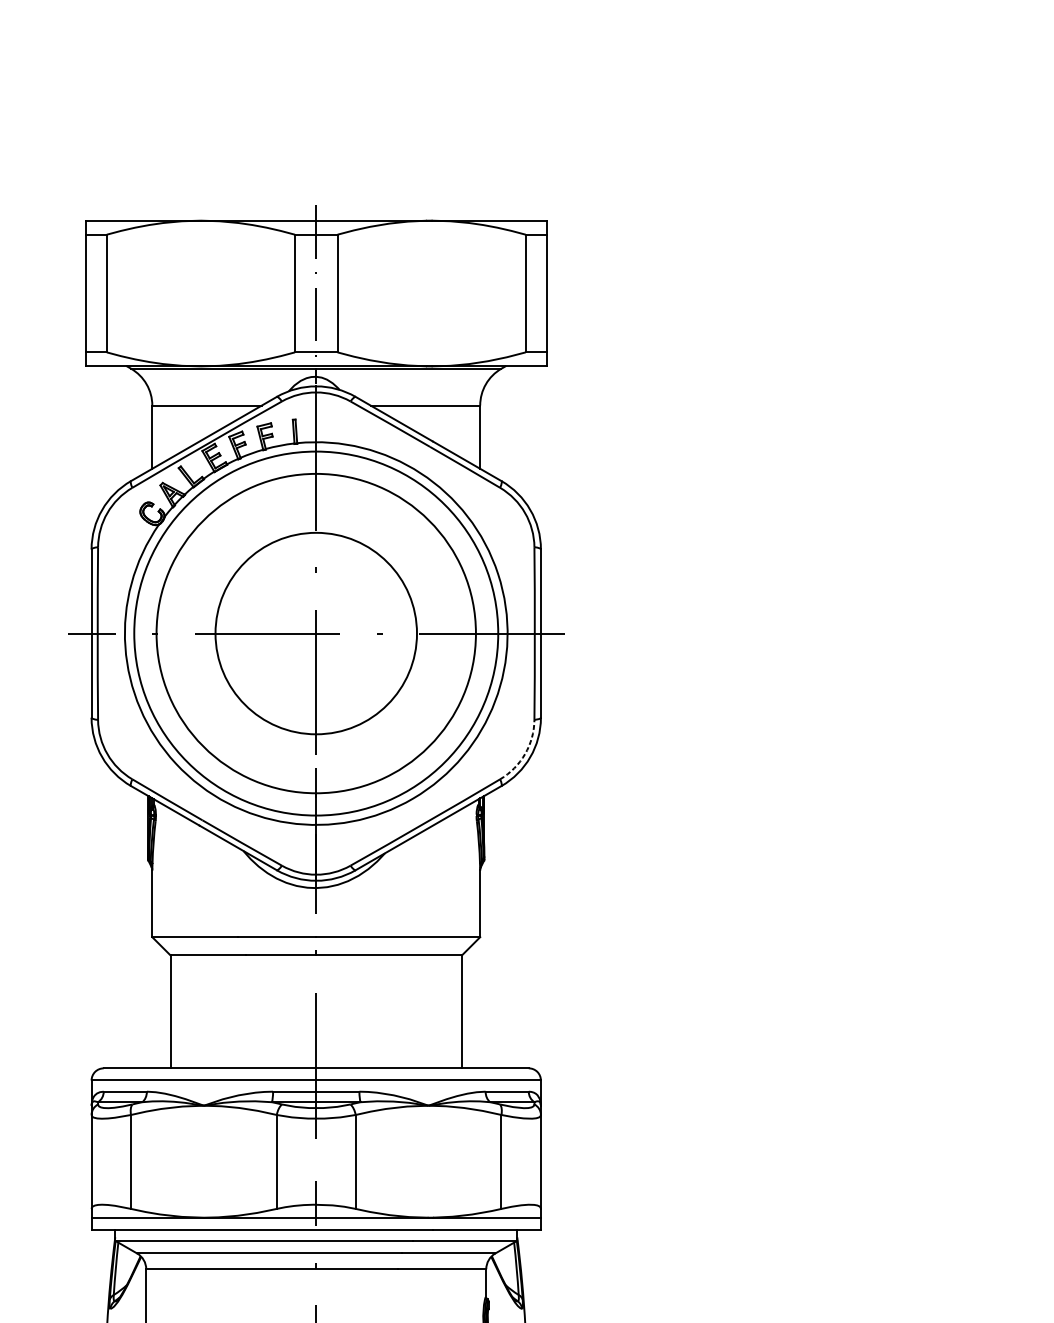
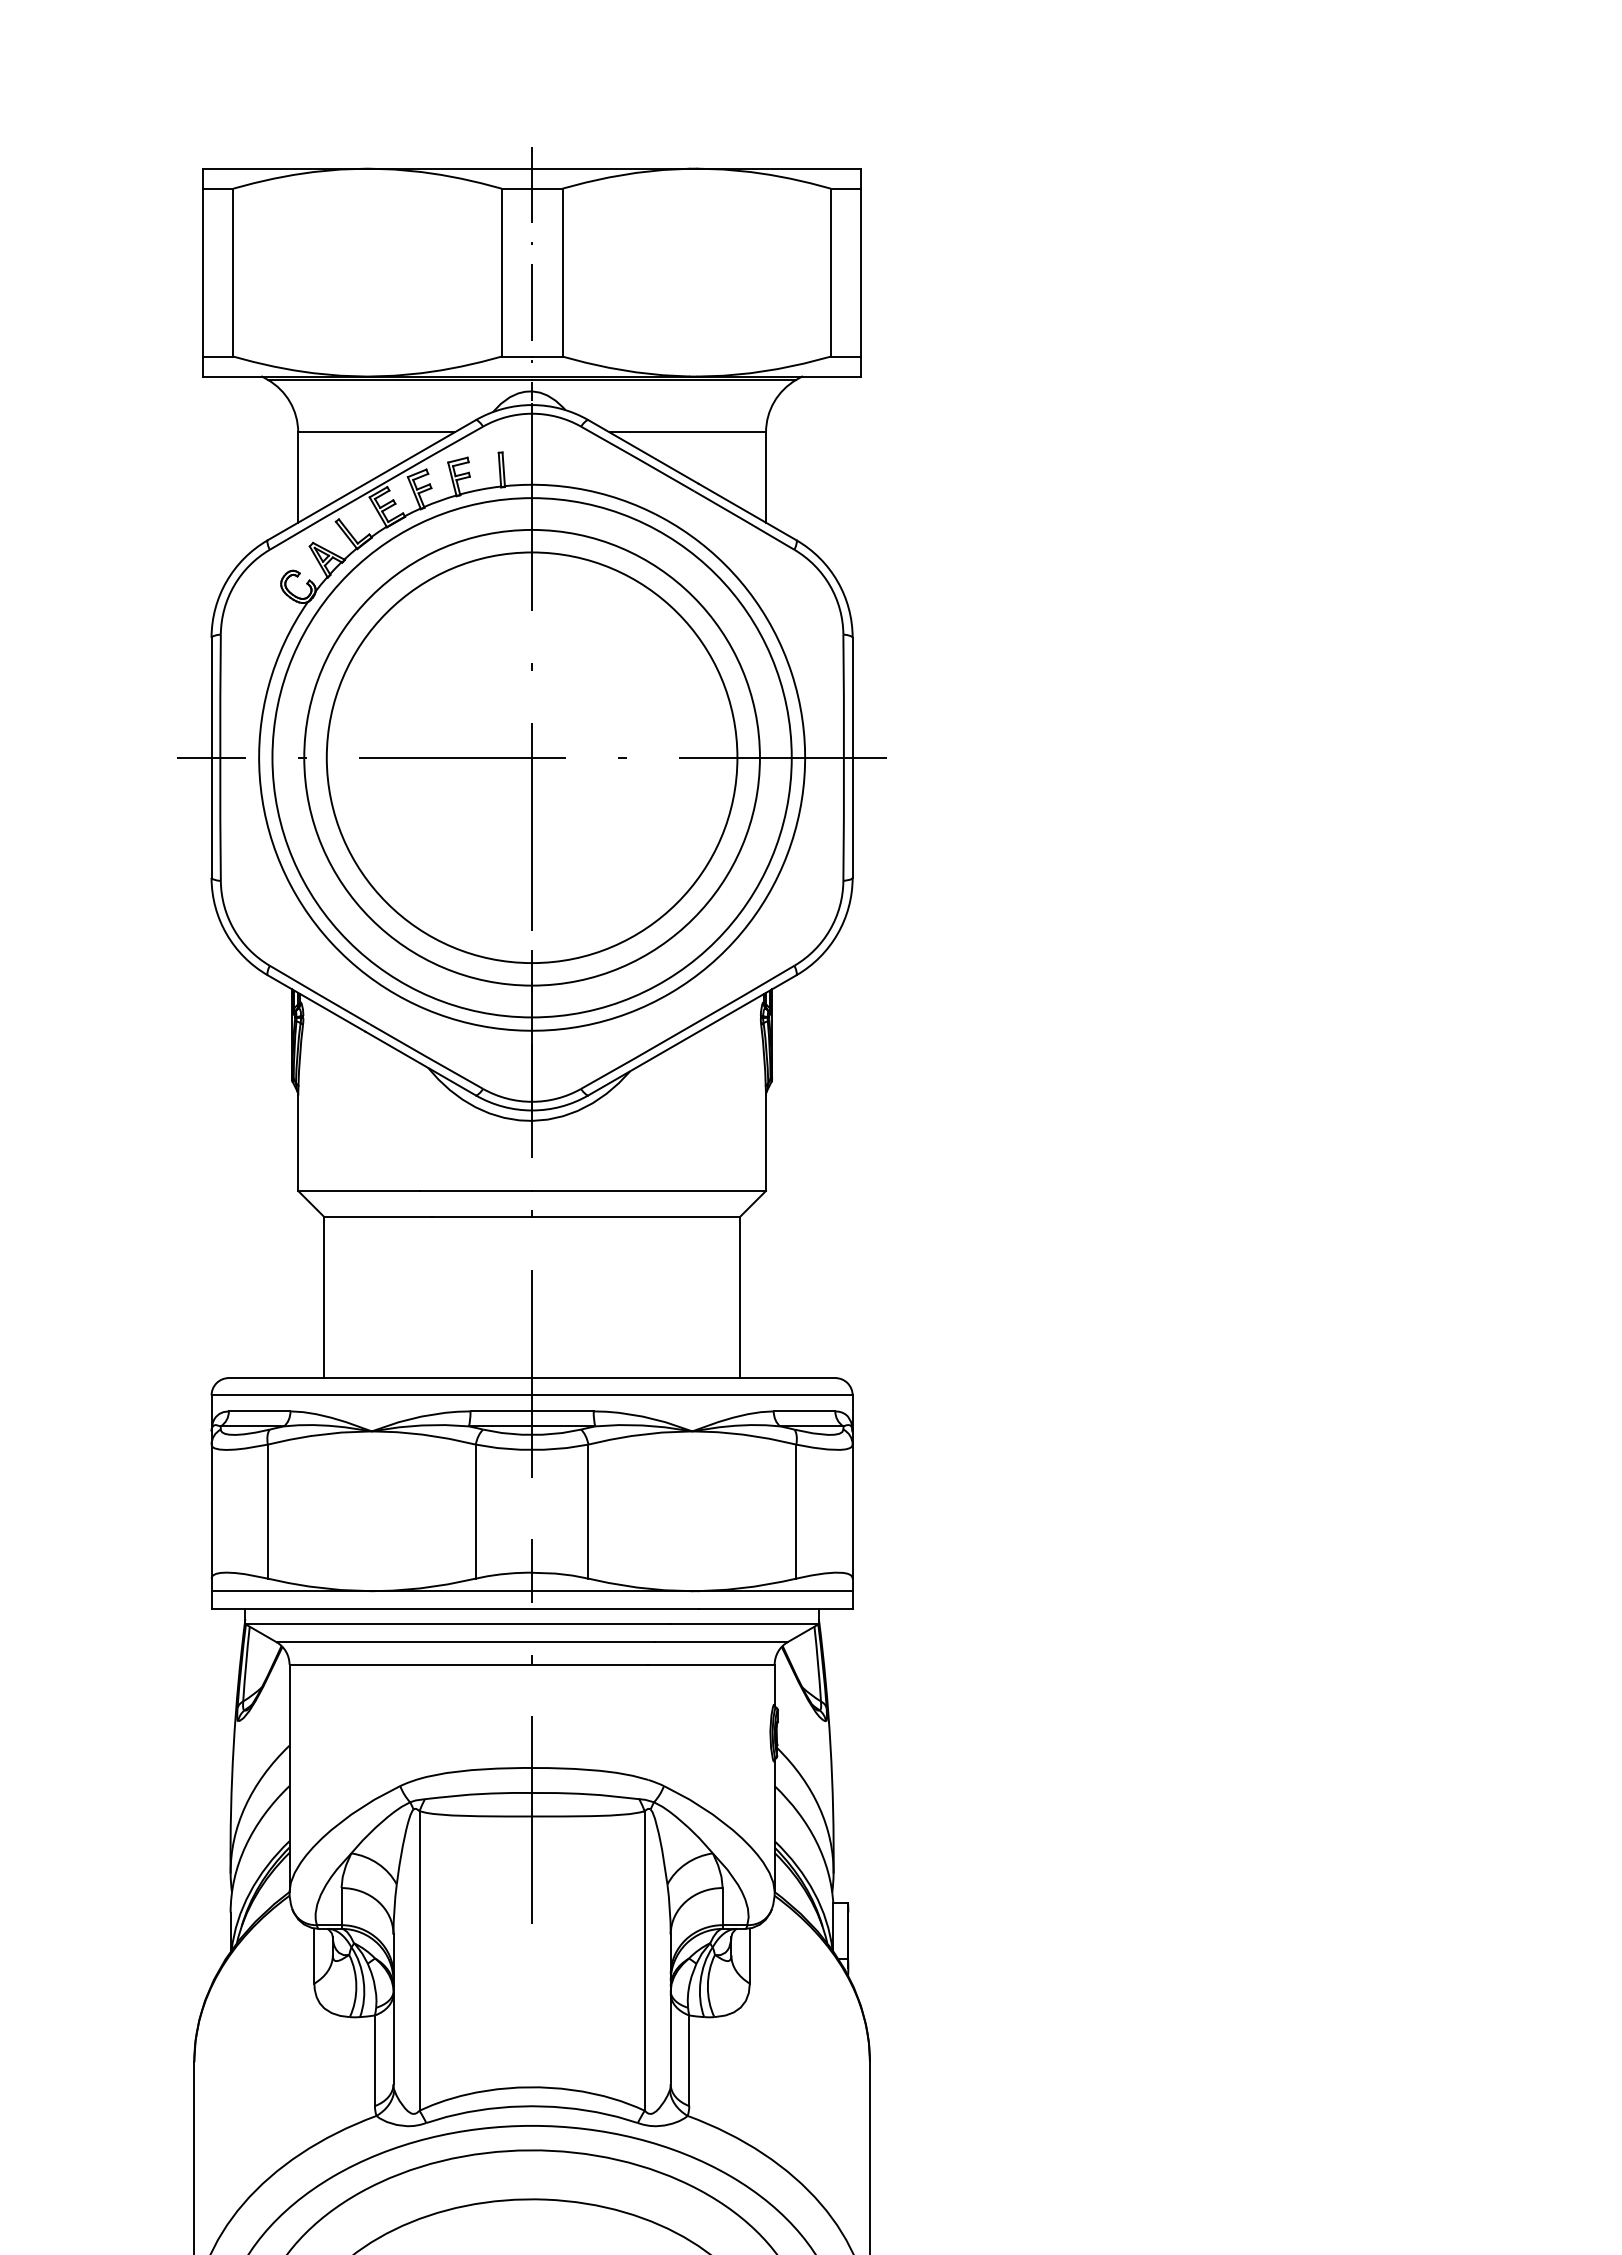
circle: (315, 633) -> (531, 757), size x1.43
arc: (525, 753) -> (830, 929), dashed -> solid

